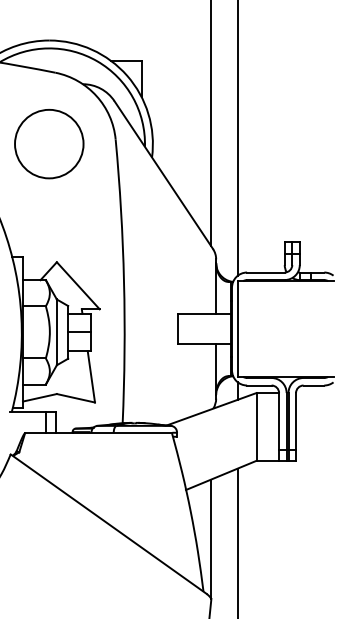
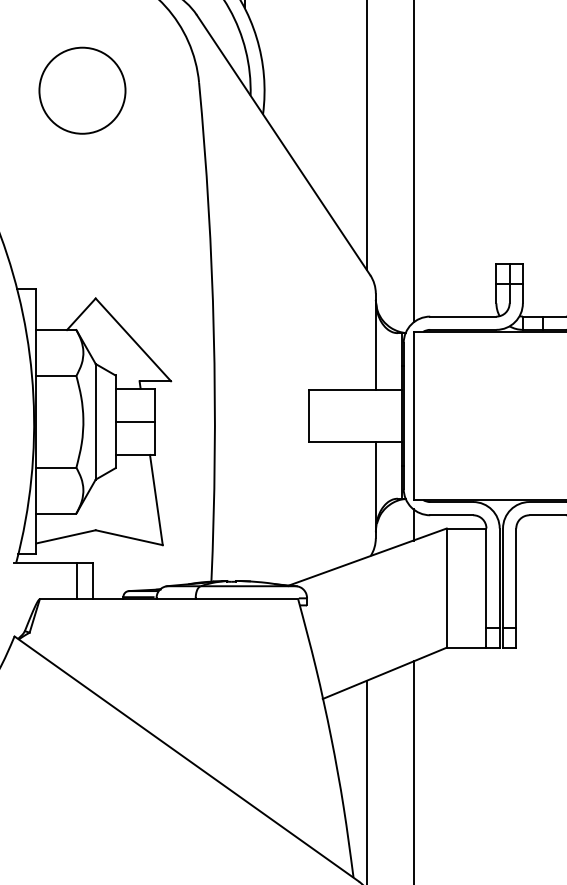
circle: (49, 143) -> (82, 89), size x0.71

